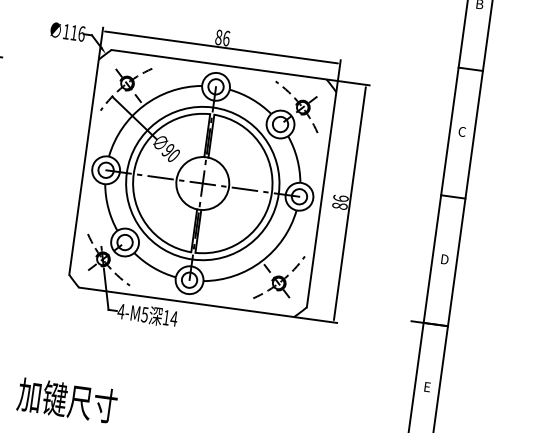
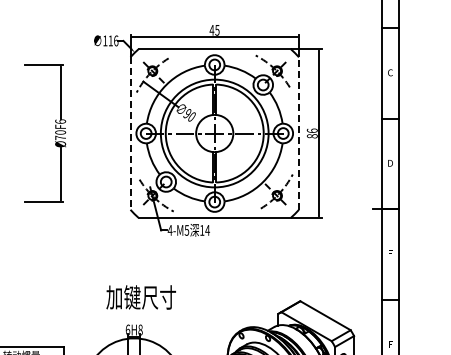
text: (222, 36) -> (214, 29), 86 -> 45
line: (83, 168) -> (130, 134), solid -> dashed
line: (320, 199) -> (298, 133), solid -> dashed

